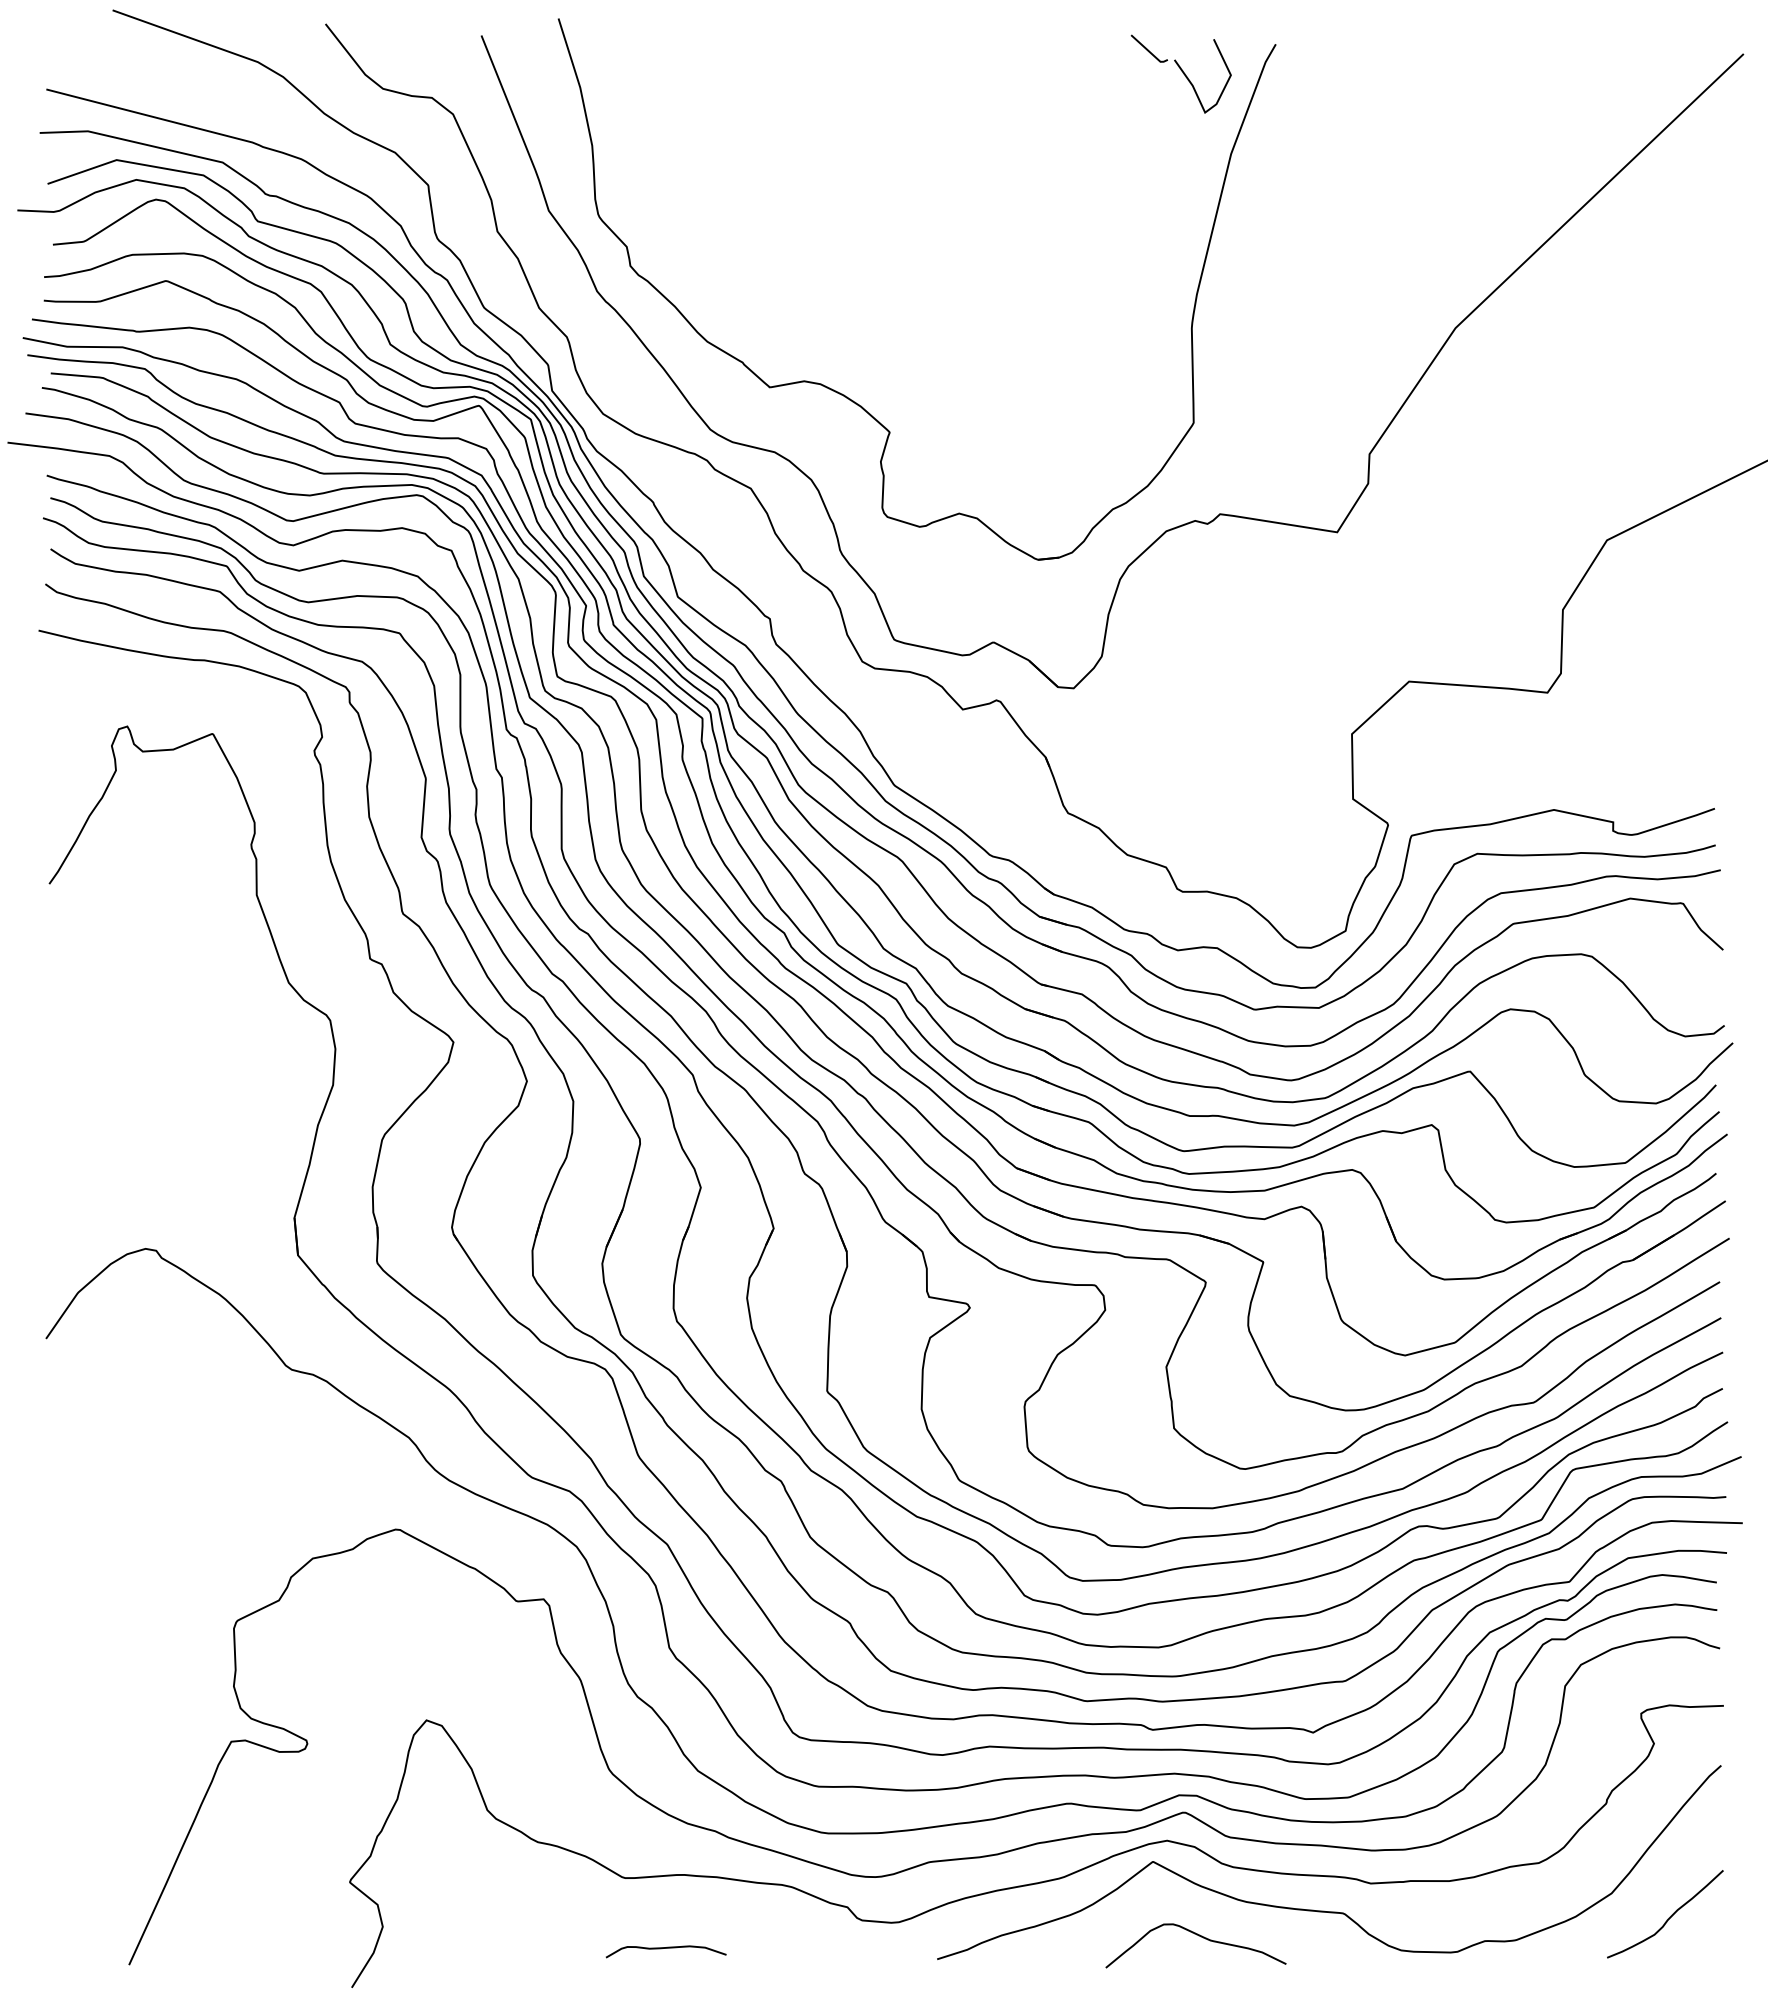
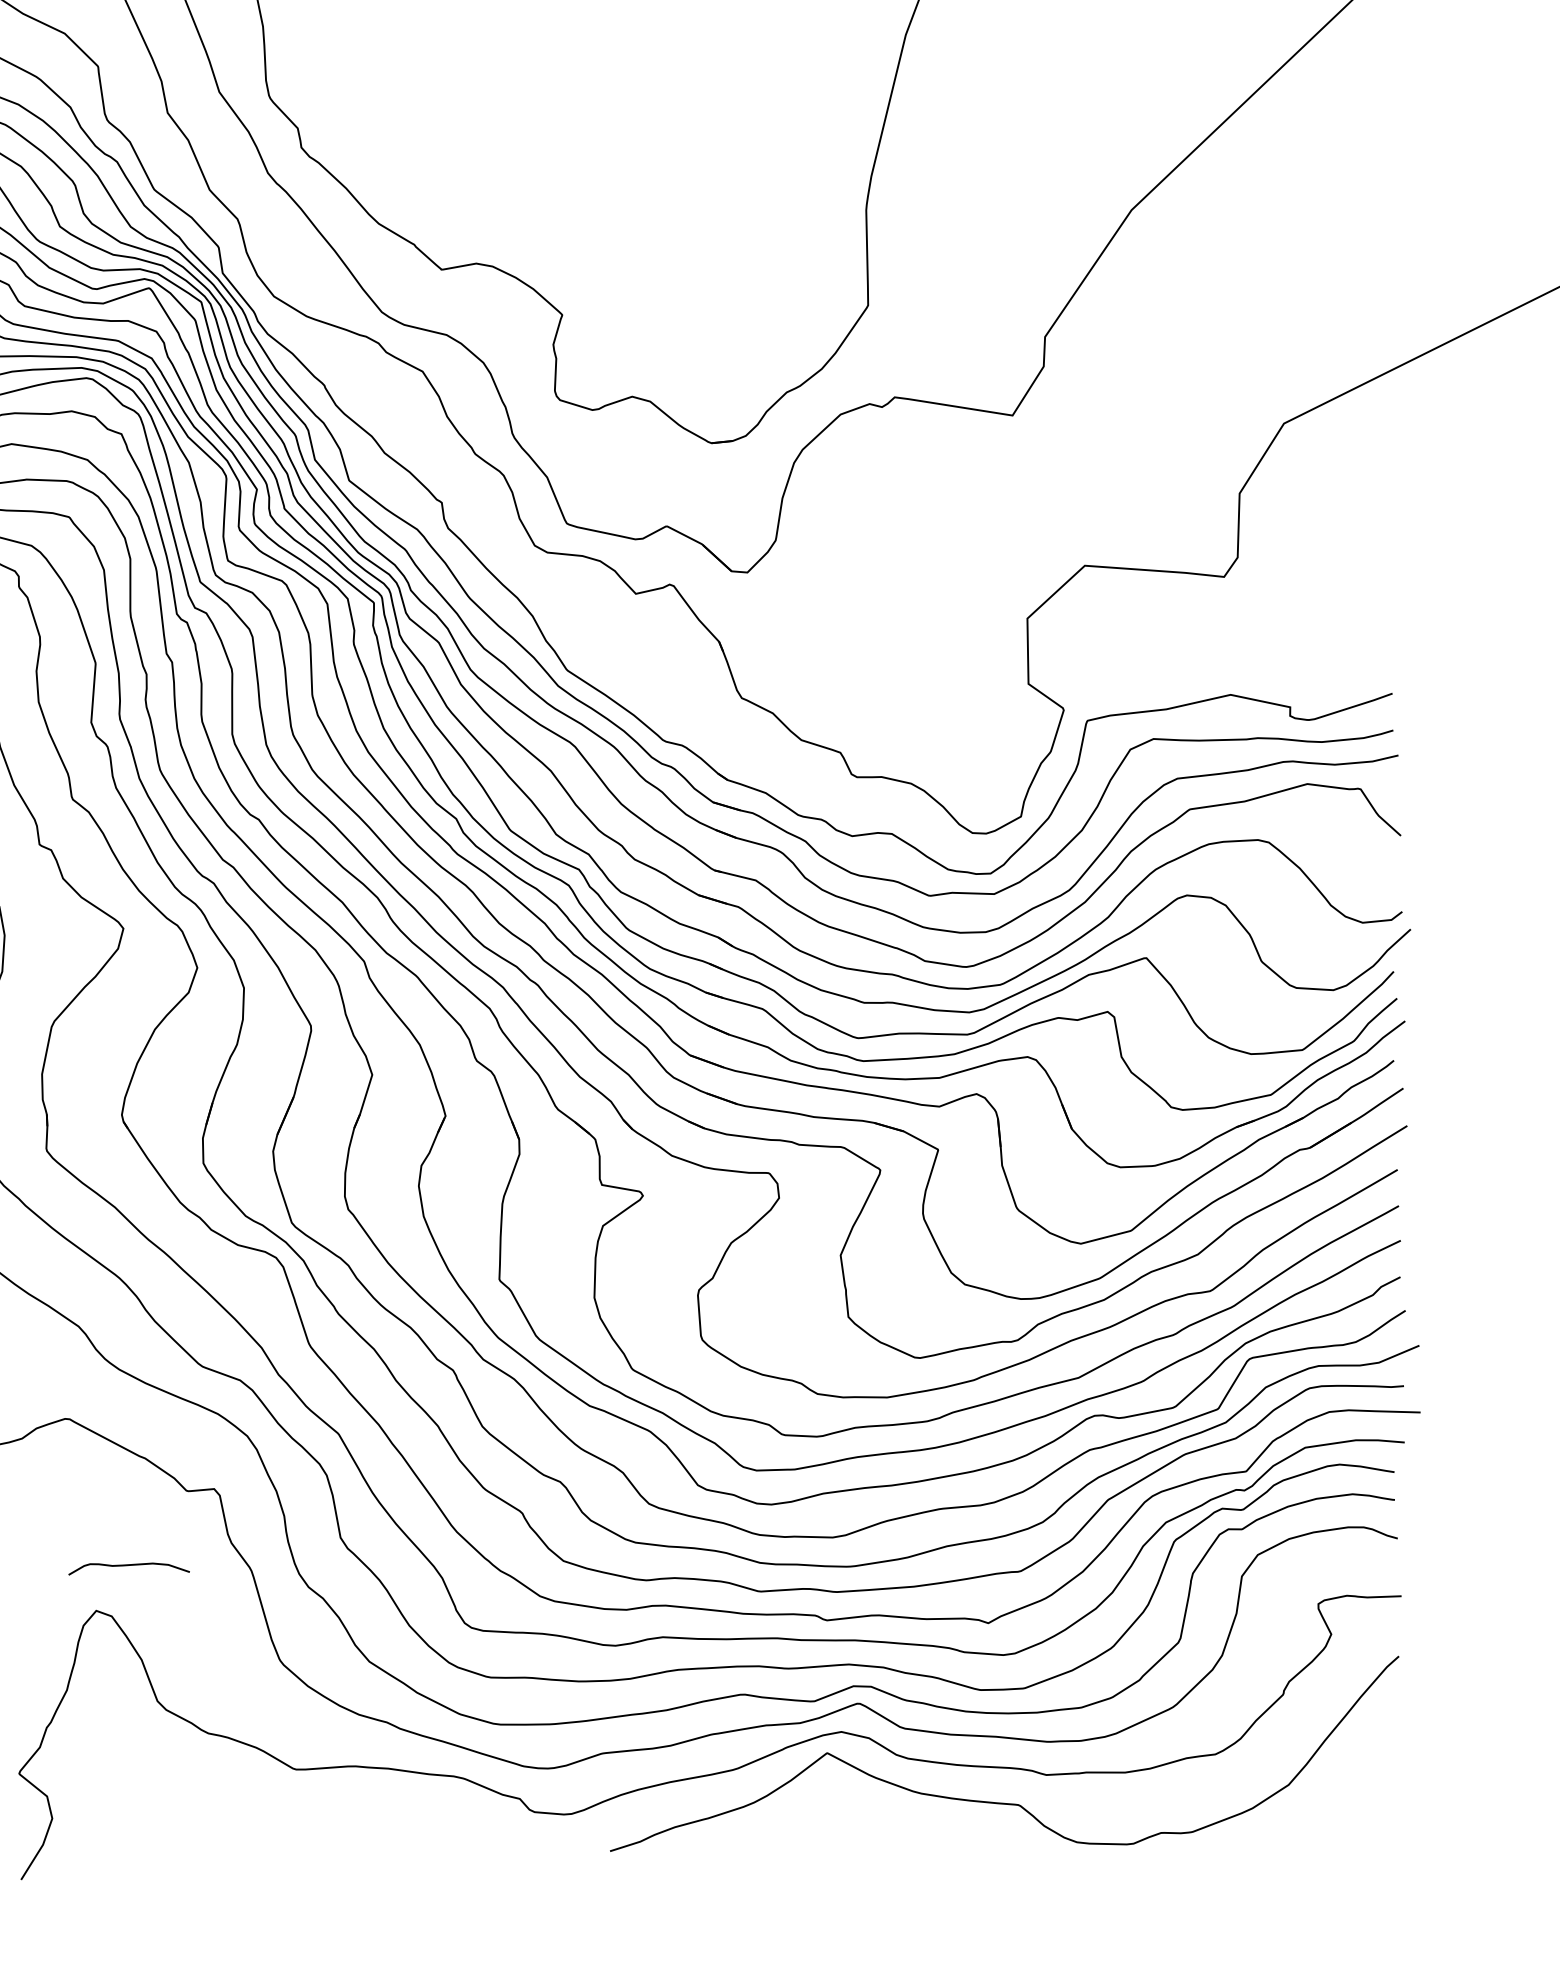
curve: (1668, 1917) -> (1345, 1809), removed
curve: (1198, 1936) -> (872, 1828), removed
curve: (665, 1948) -> (128, 1565), moved

